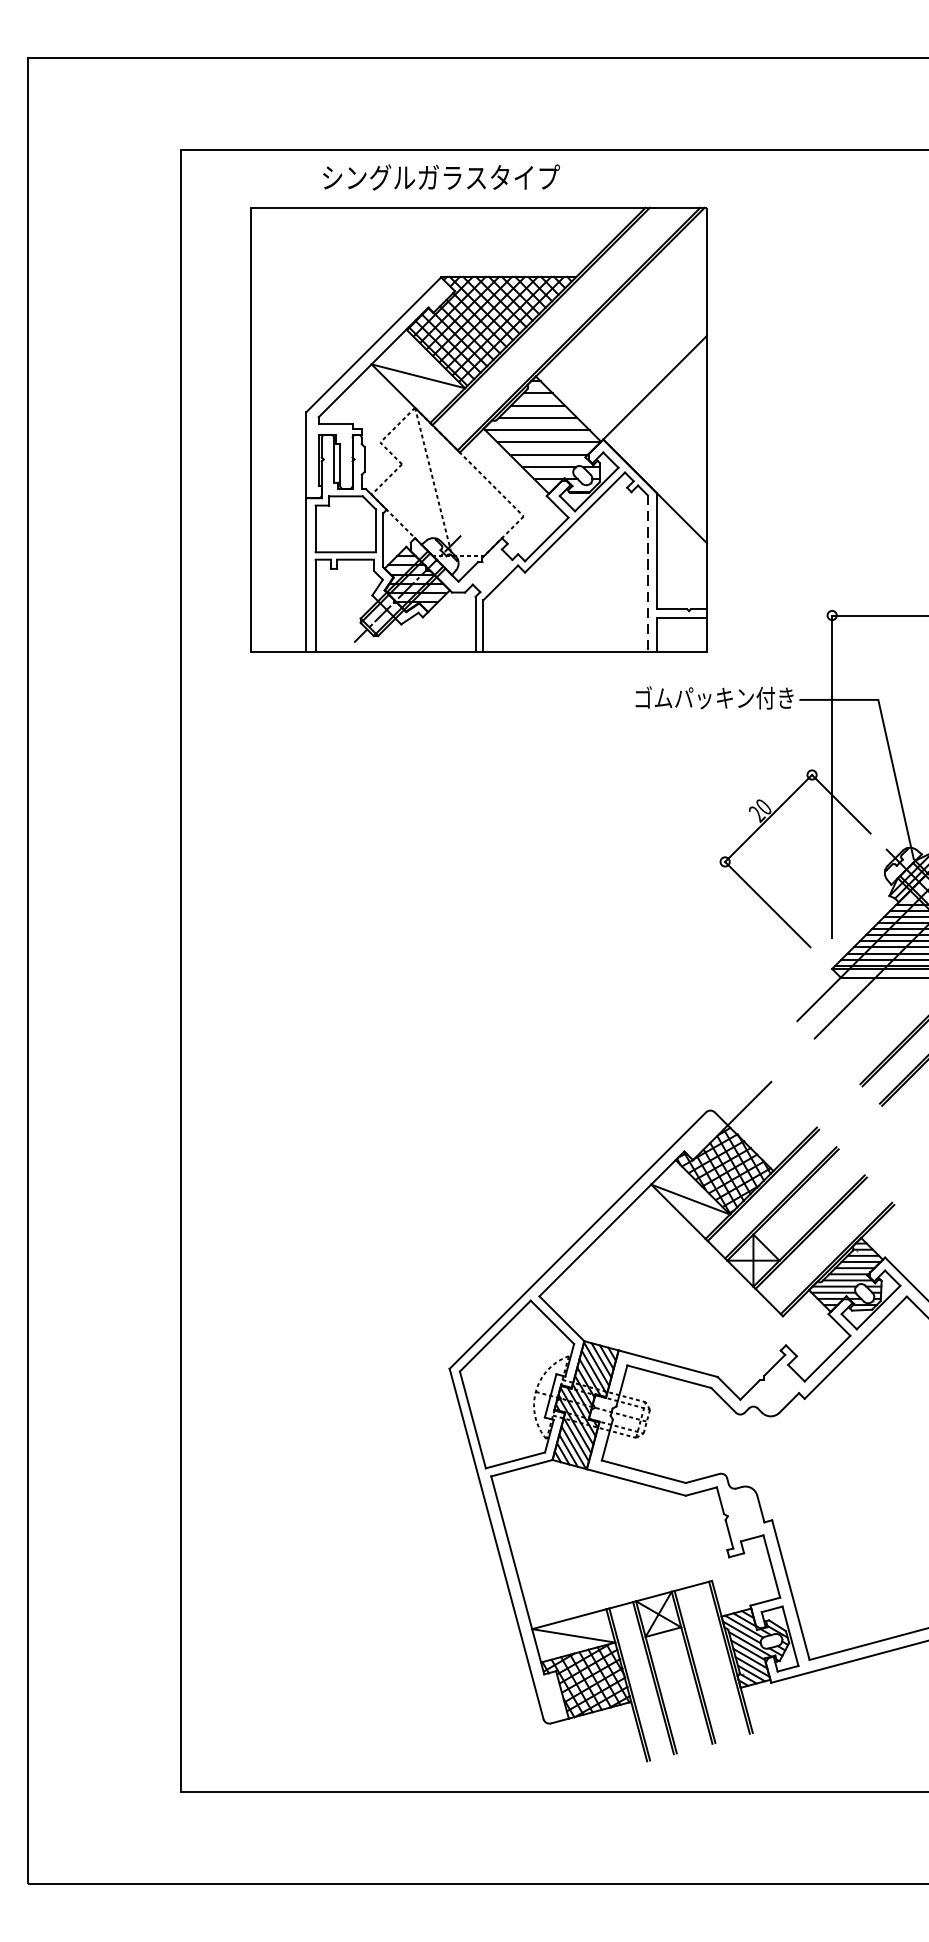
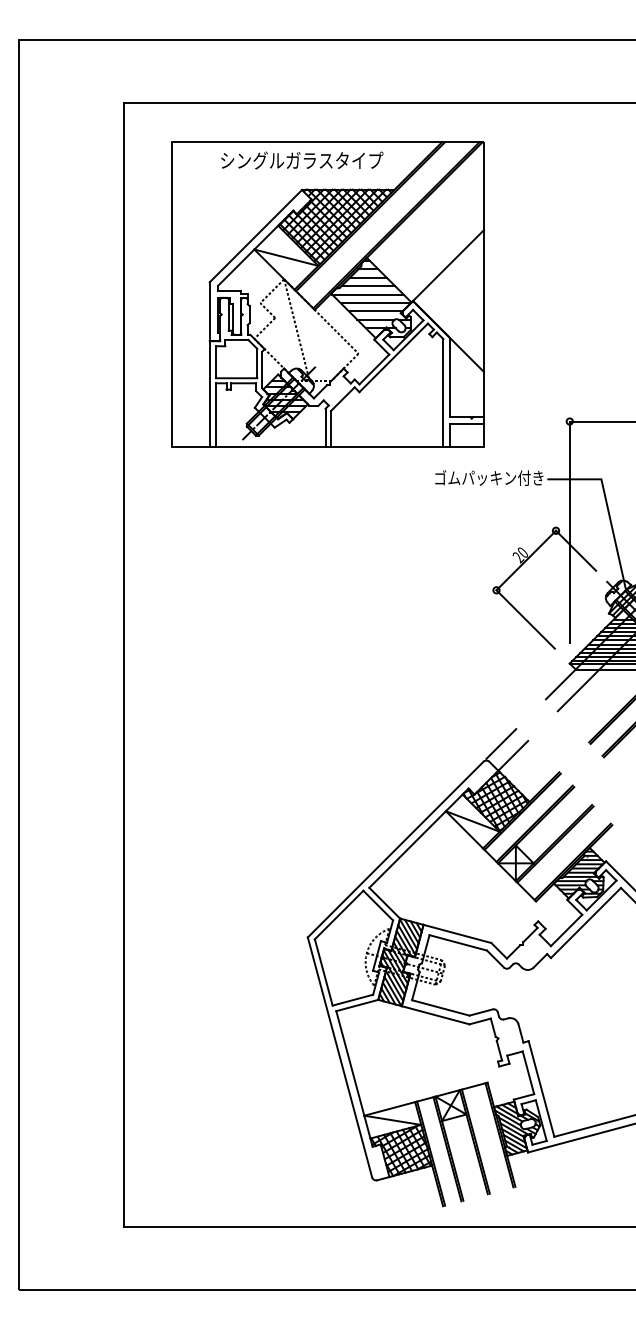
text: (441, 177) -> (302, 160), moved
line: (647, 573) -> (443, 392), dashed -> solid
line: (732, 1085) -> (501, 743), added

